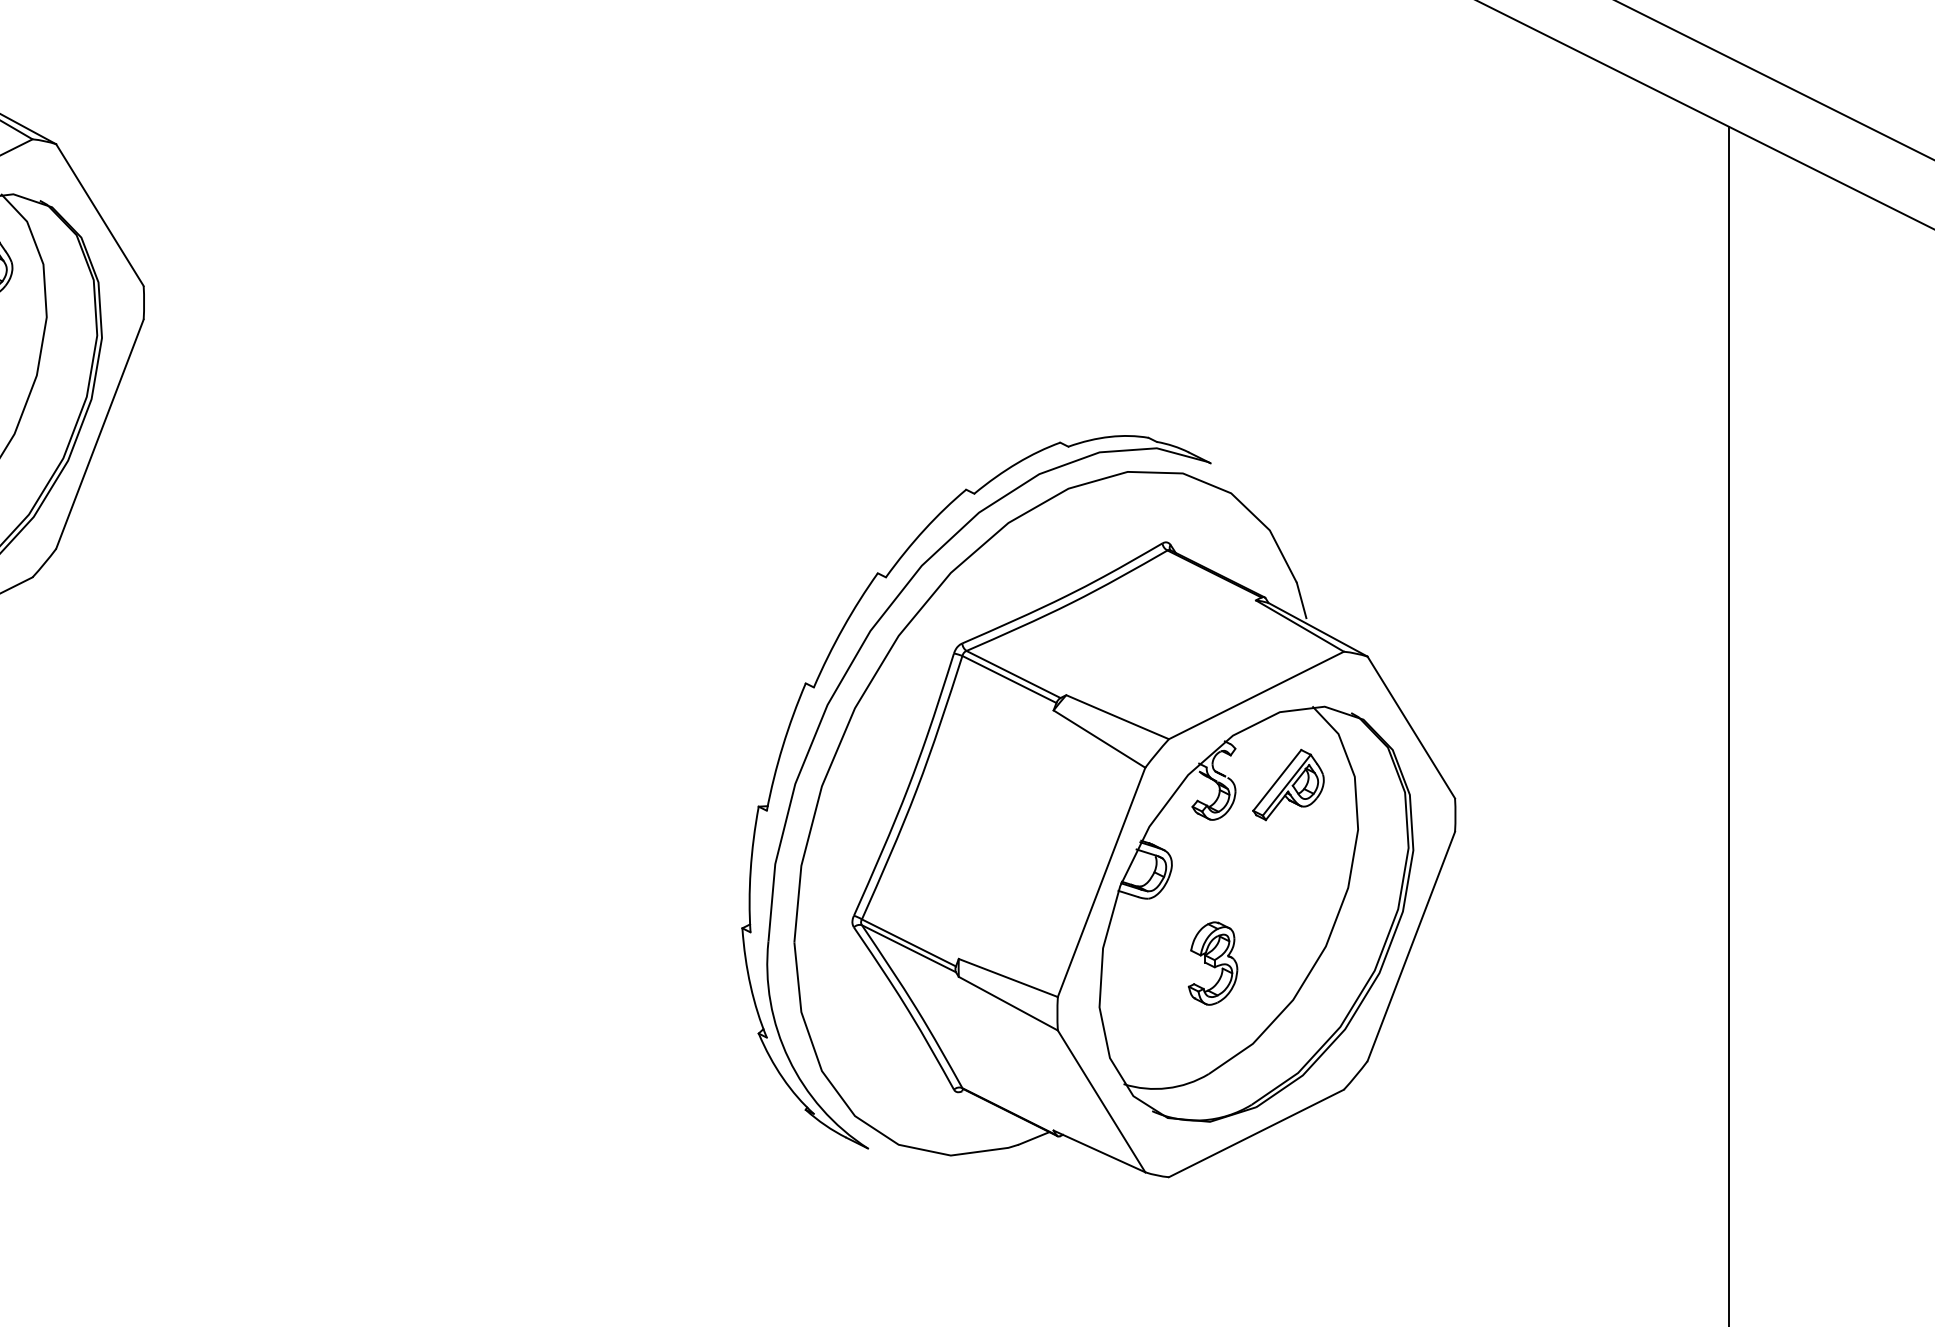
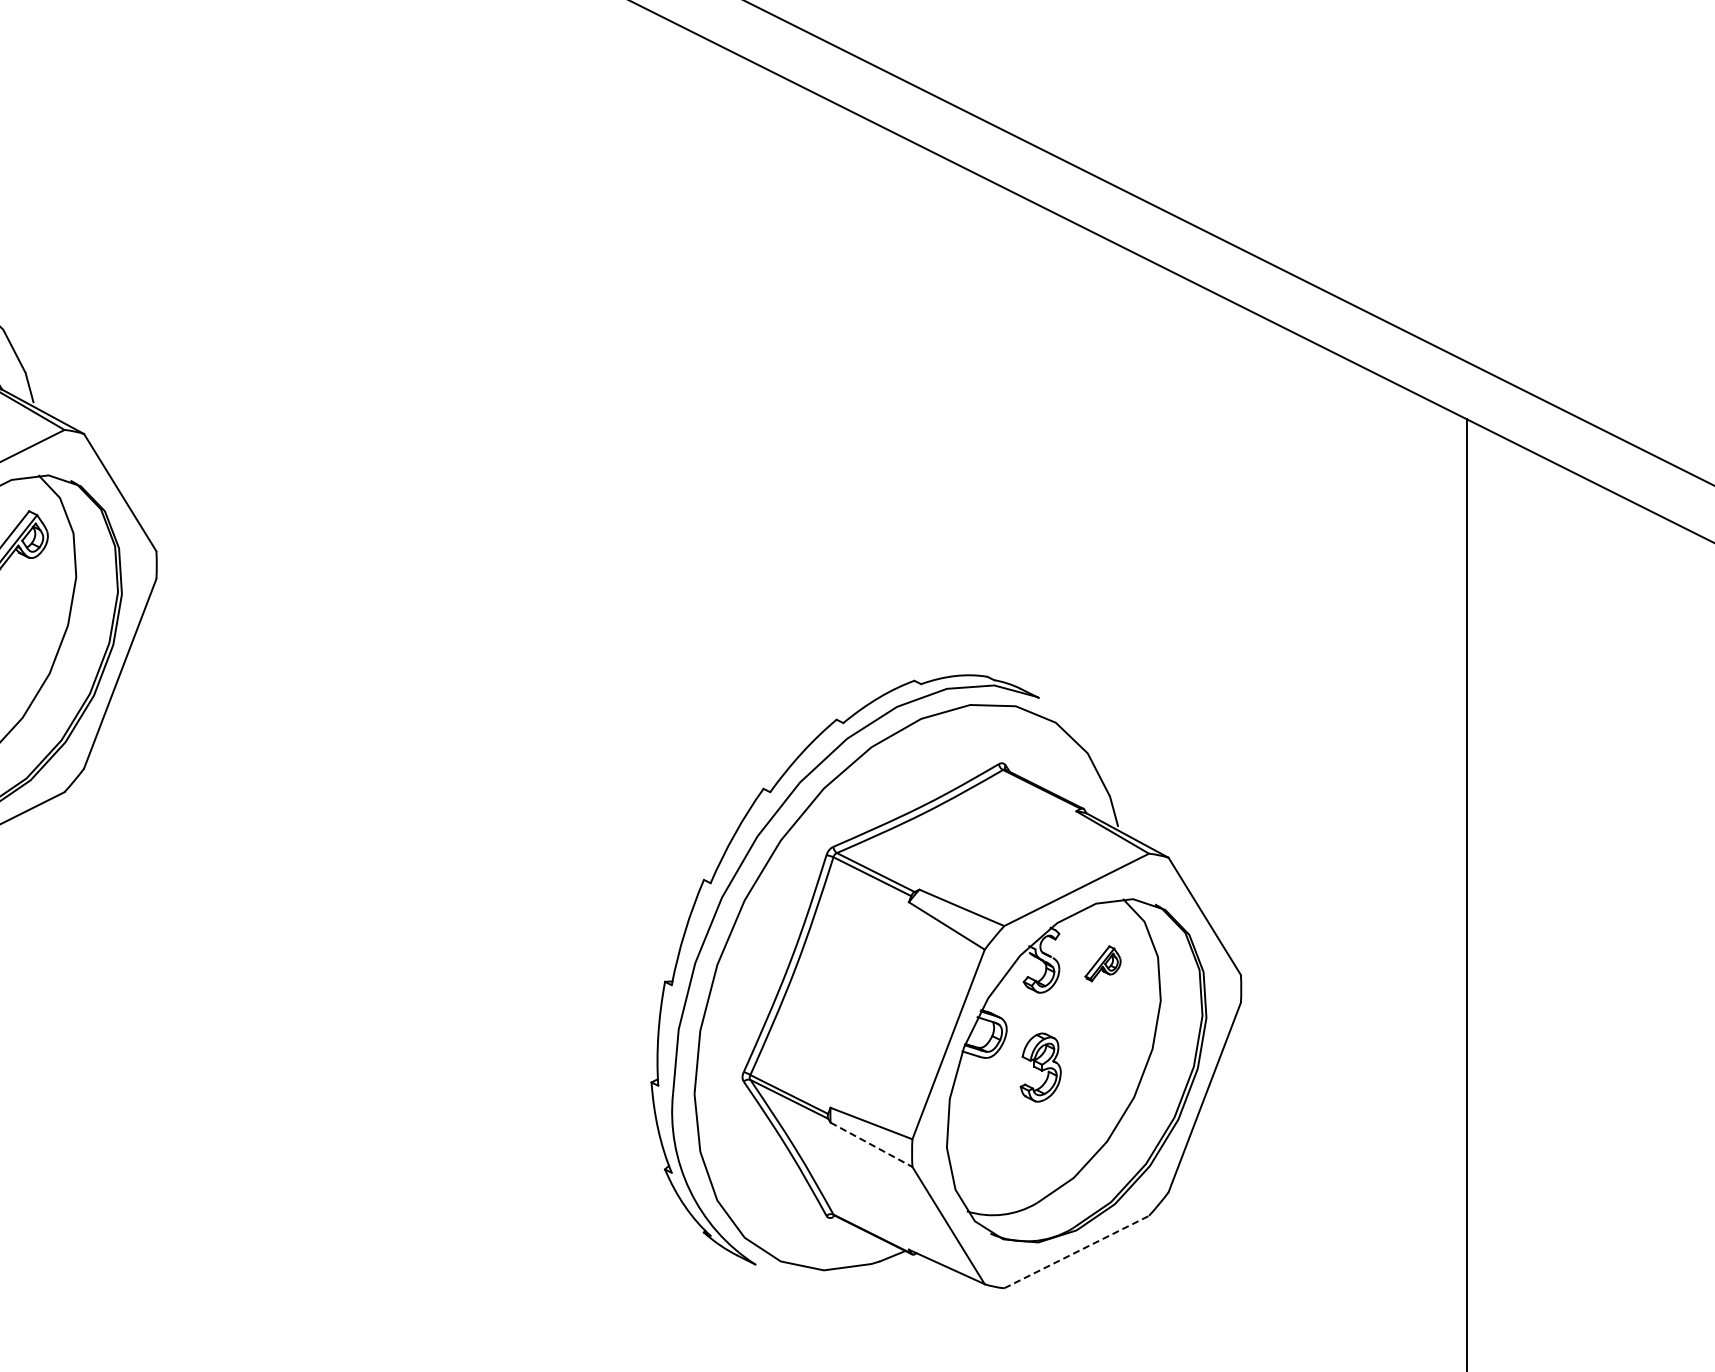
part: (1287, 784) -> (1102, 963), size x0.6
part: (1212, 963) -> (1040, 1067), moved
line: (1008, 1003) -> (871, 1144), solid -> dashed
line: (1256, 1133) -> (1076, 1252), solid -> dashed

